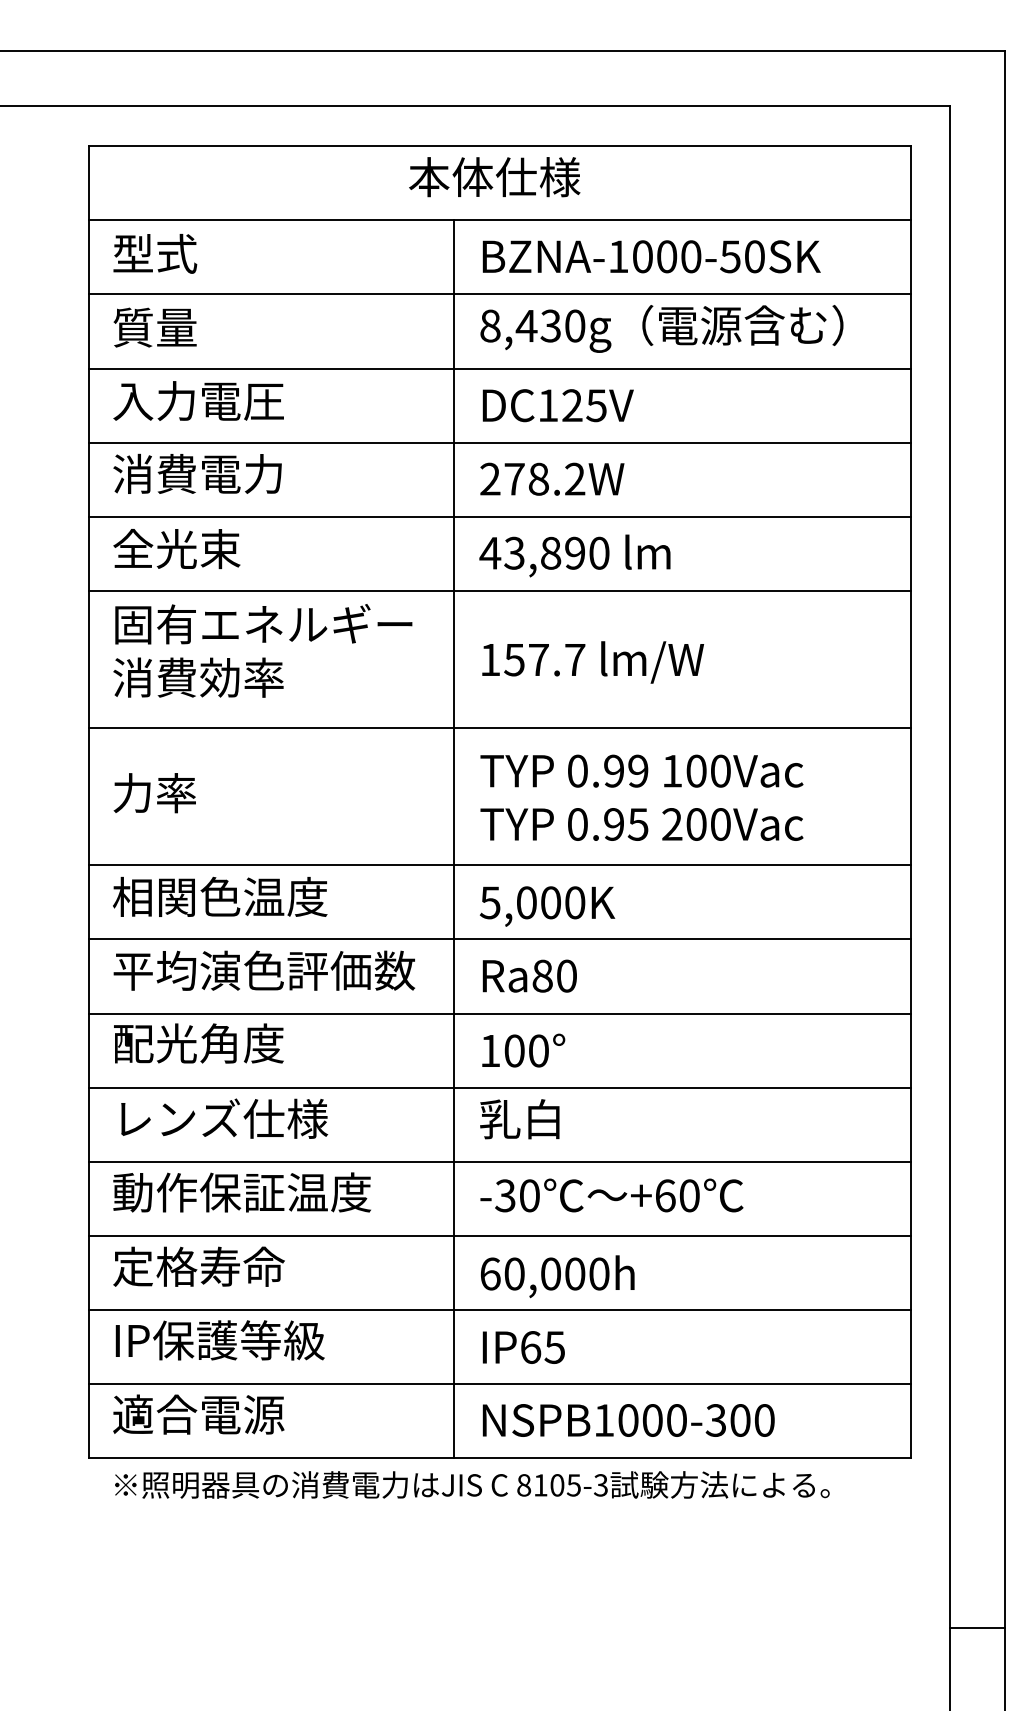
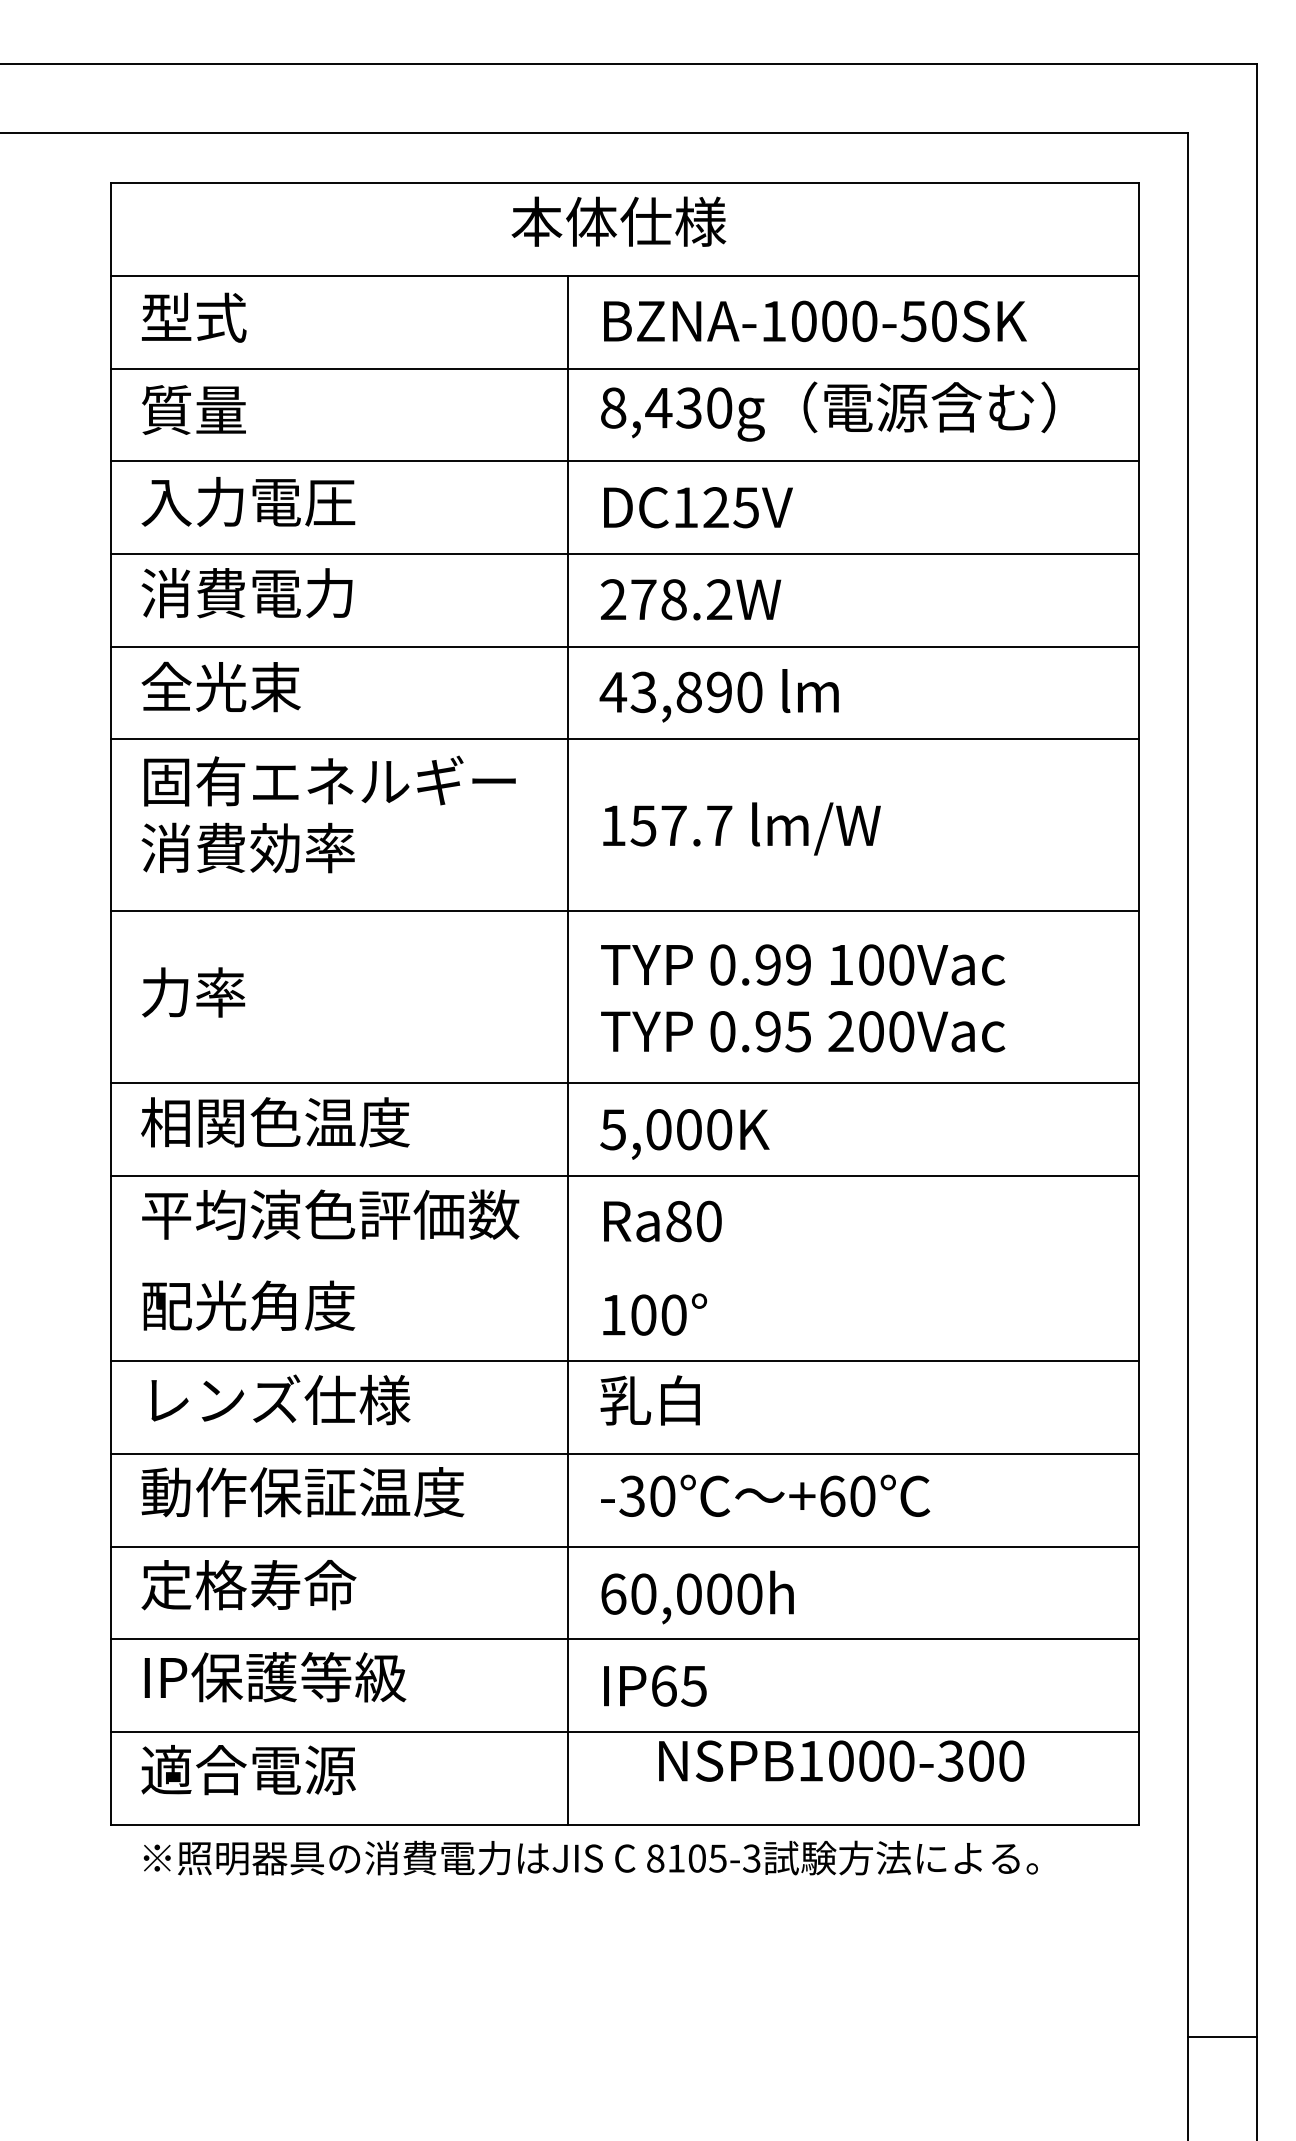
line: (499, 1013) -> (624, 1268), removed
text: (628, 1420) -> (841, 1761), moved

